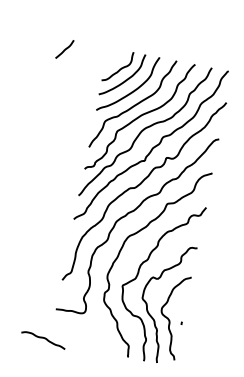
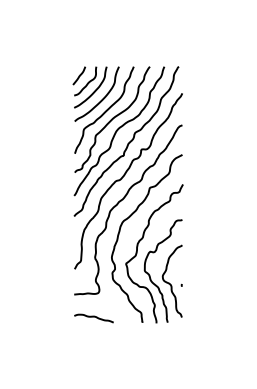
line: (63, 48) -> (78, 75), moved
curve: (43, 338) -> (93, 317), moved

